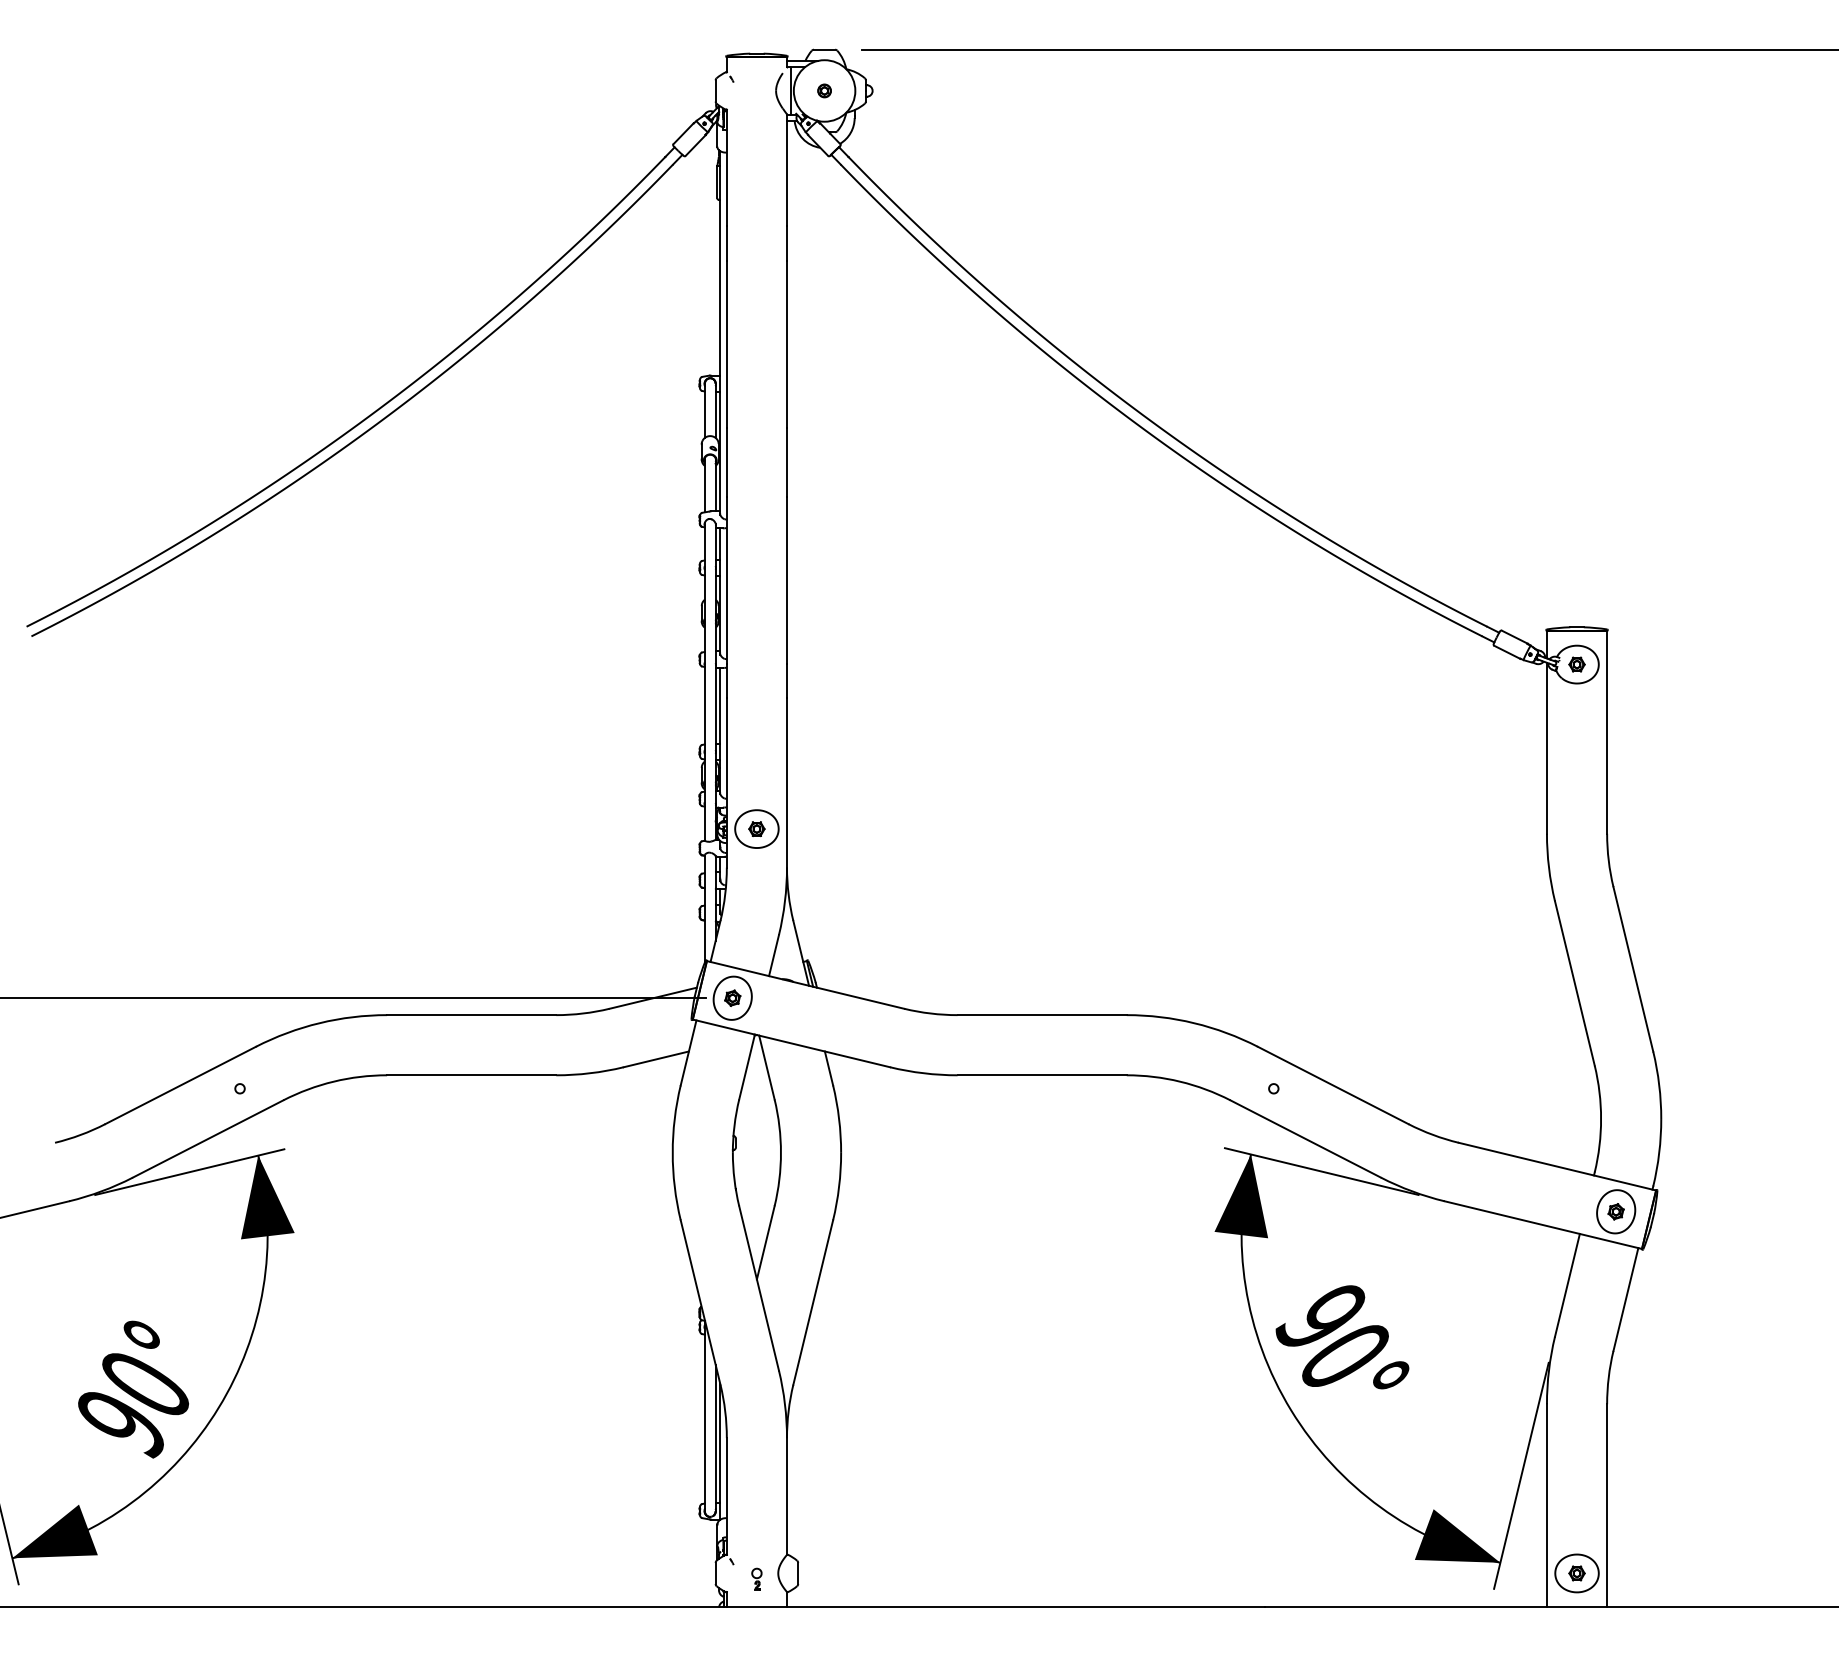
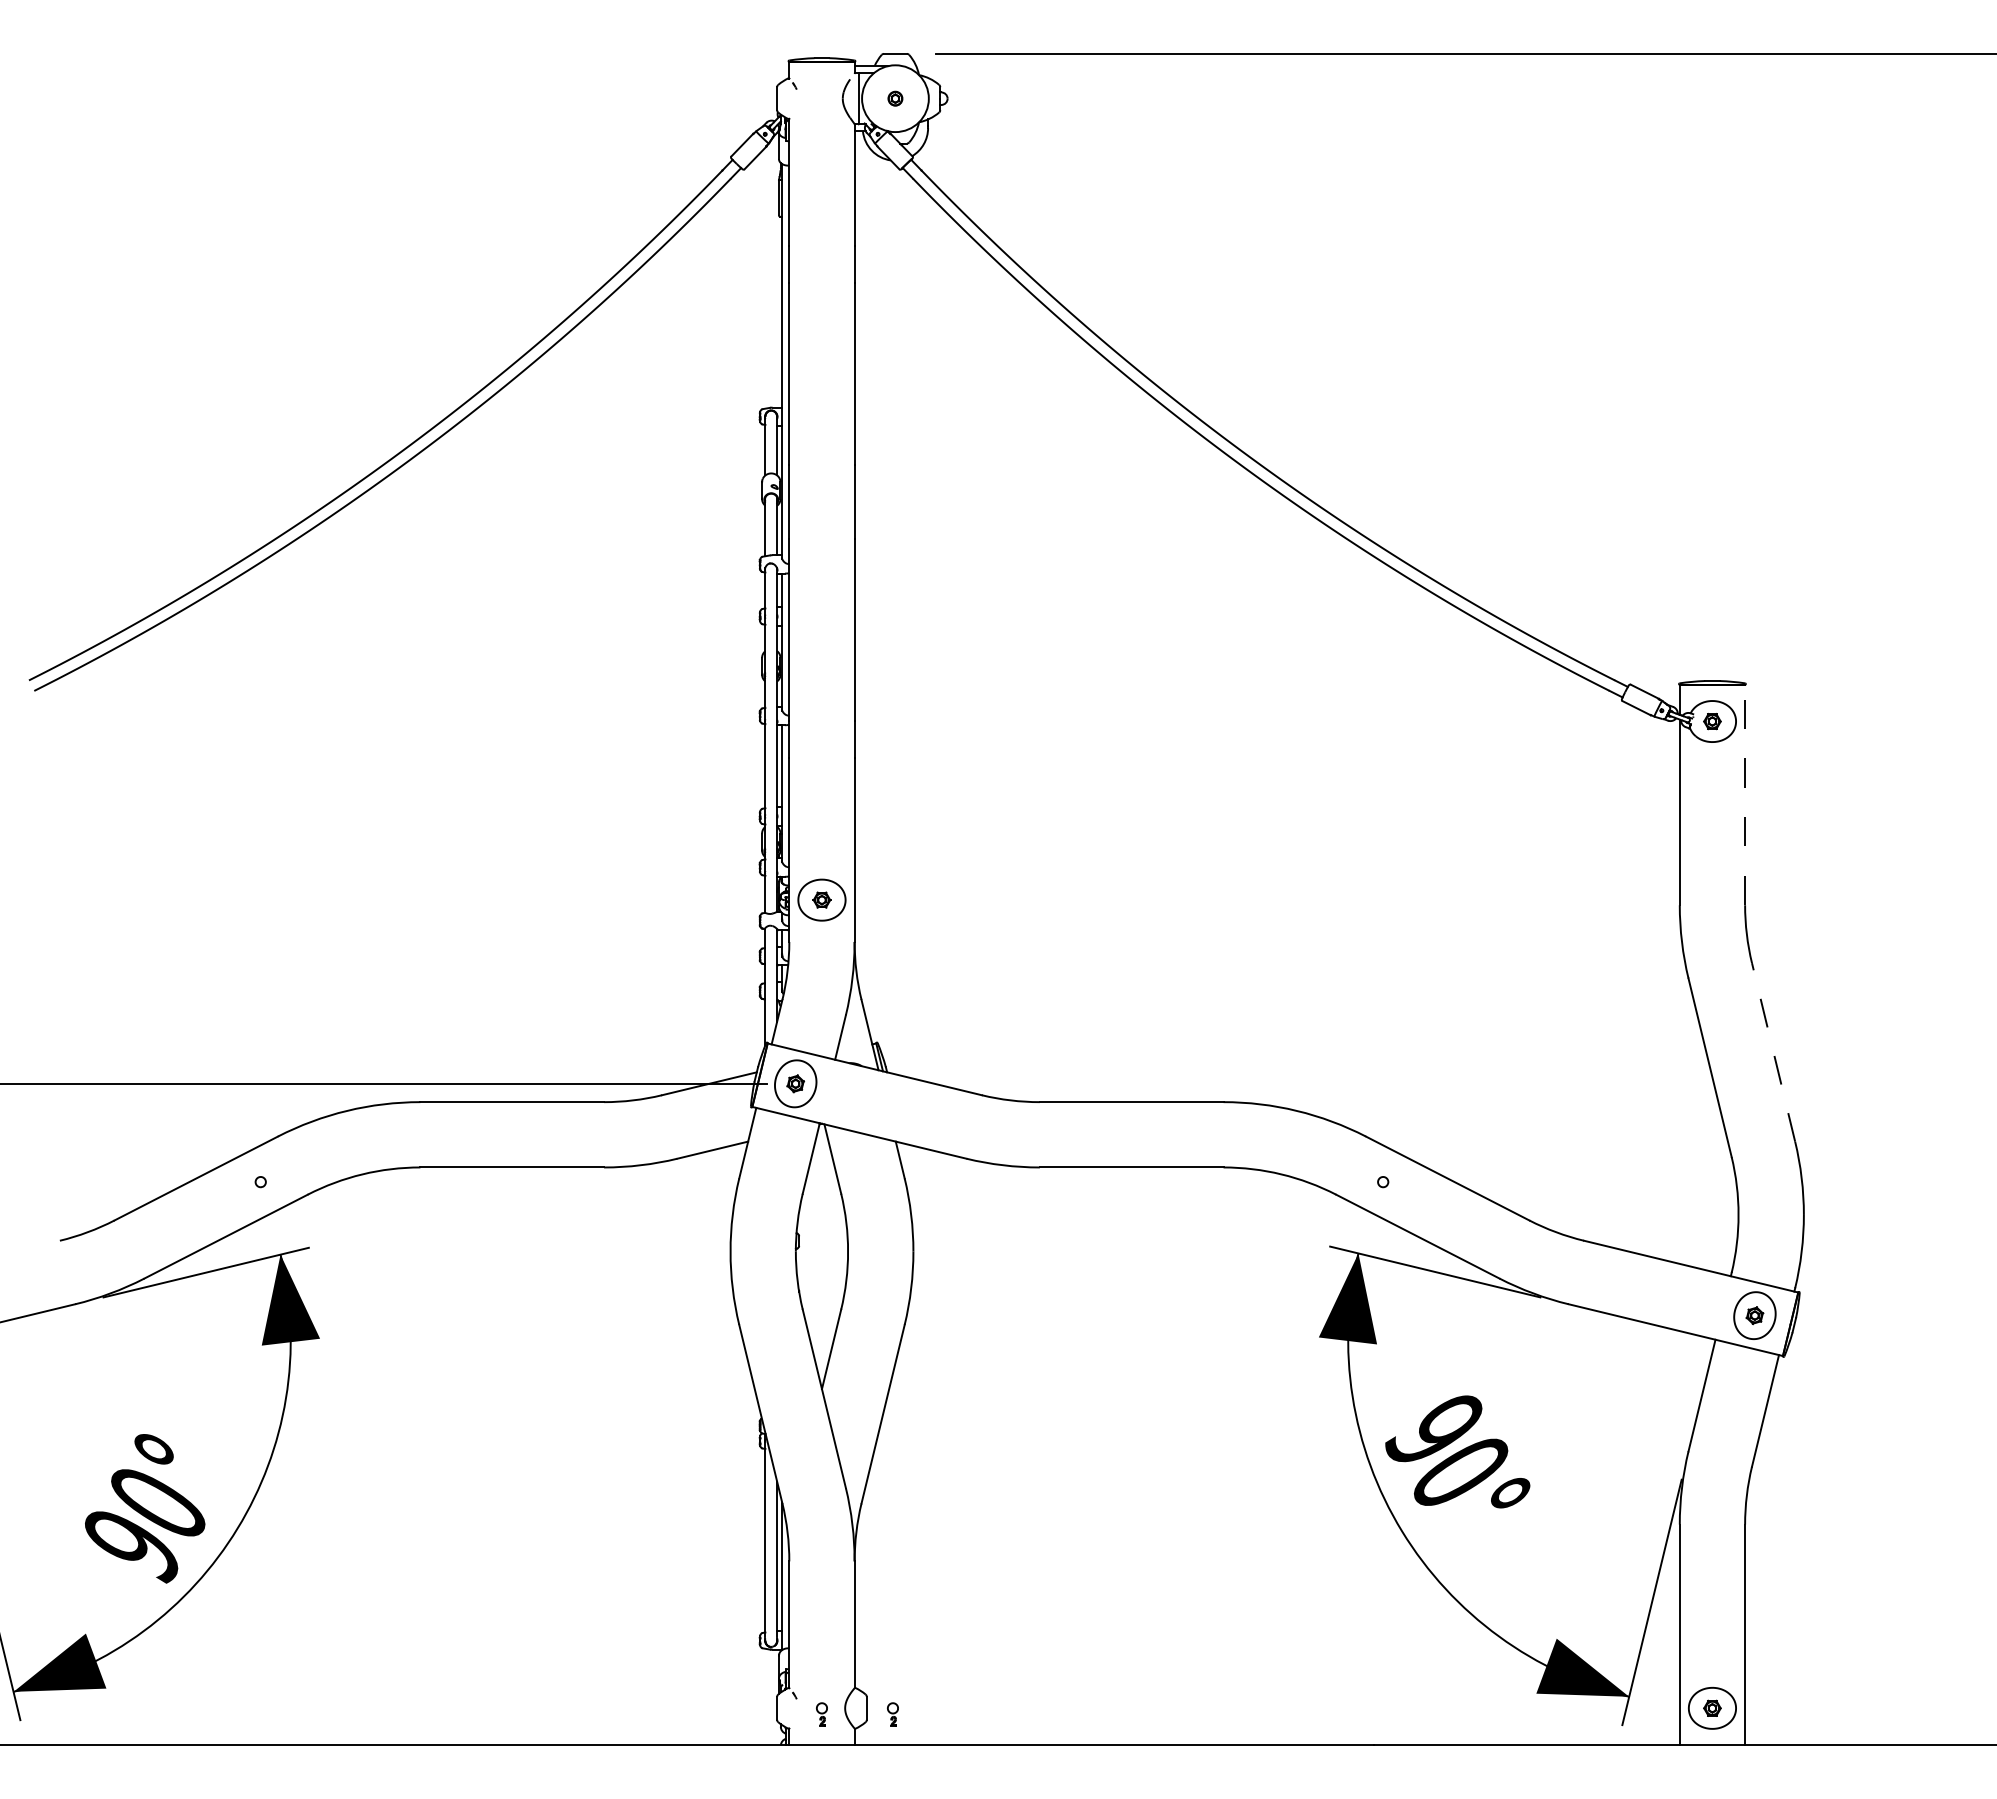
line: (1607, 731) -> (1745, 794), solid -> dashed
line: (1633, 969) -> (1773, 1052), solid -> dashed
part: (821, 1579) -> (892, 1714), added

